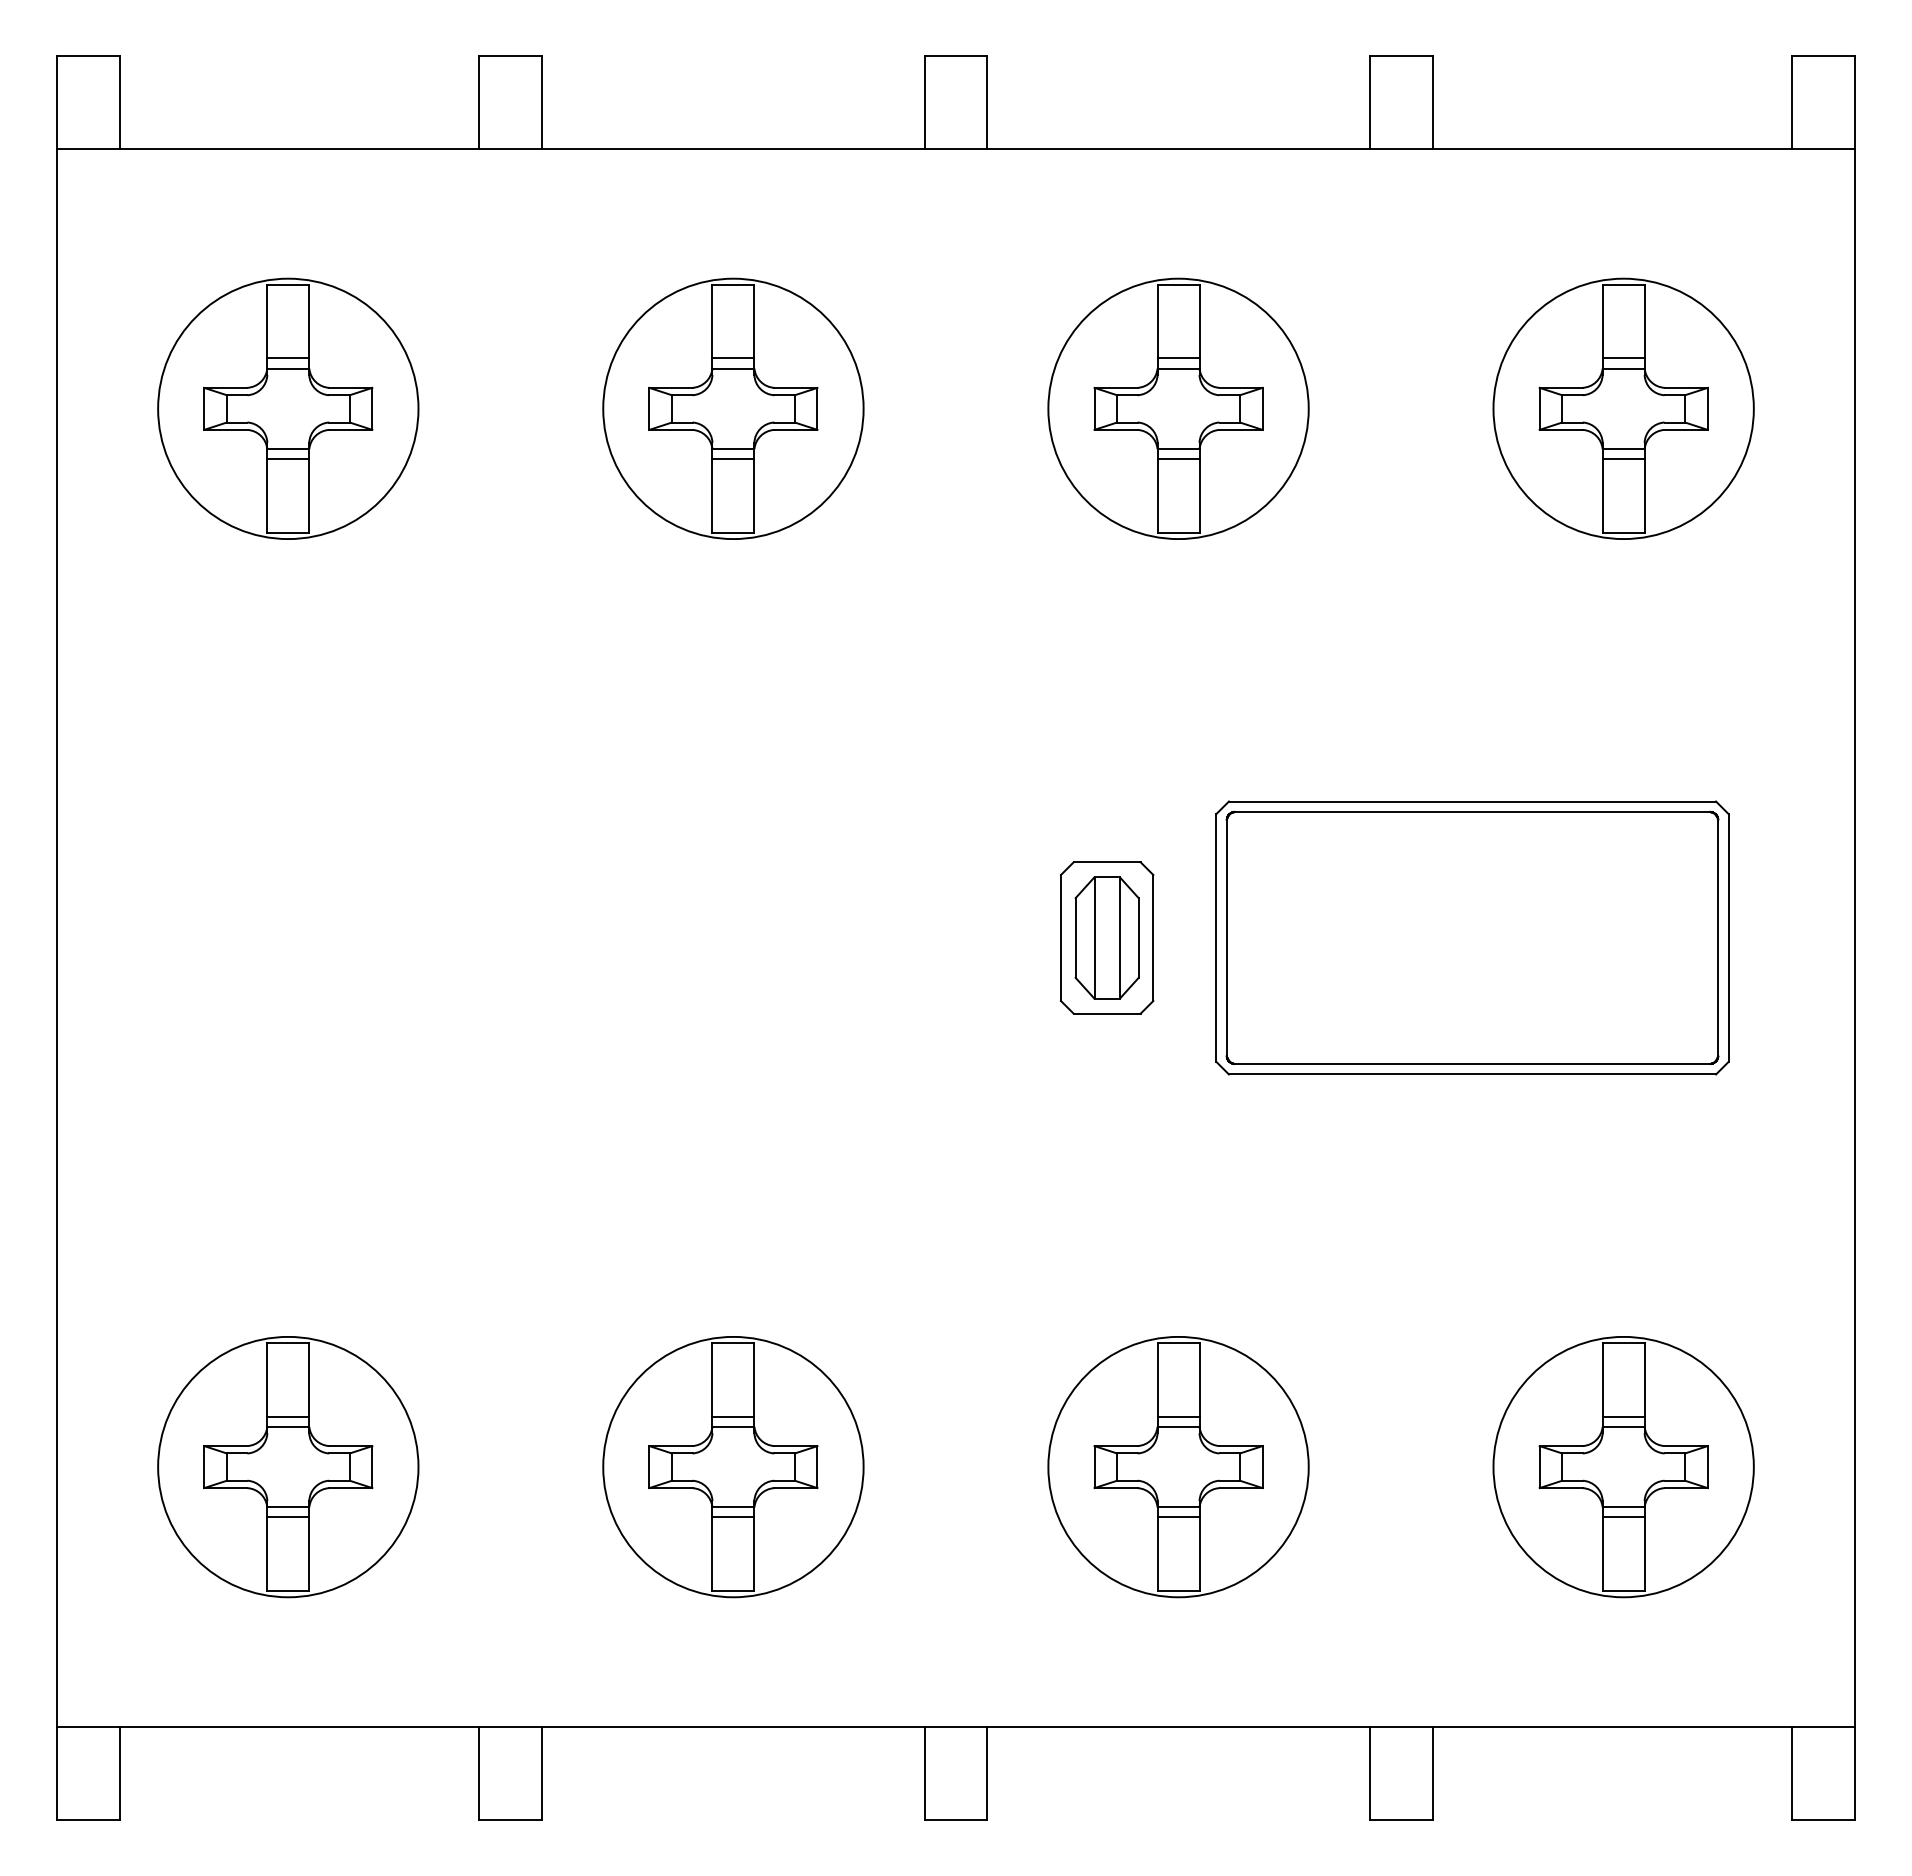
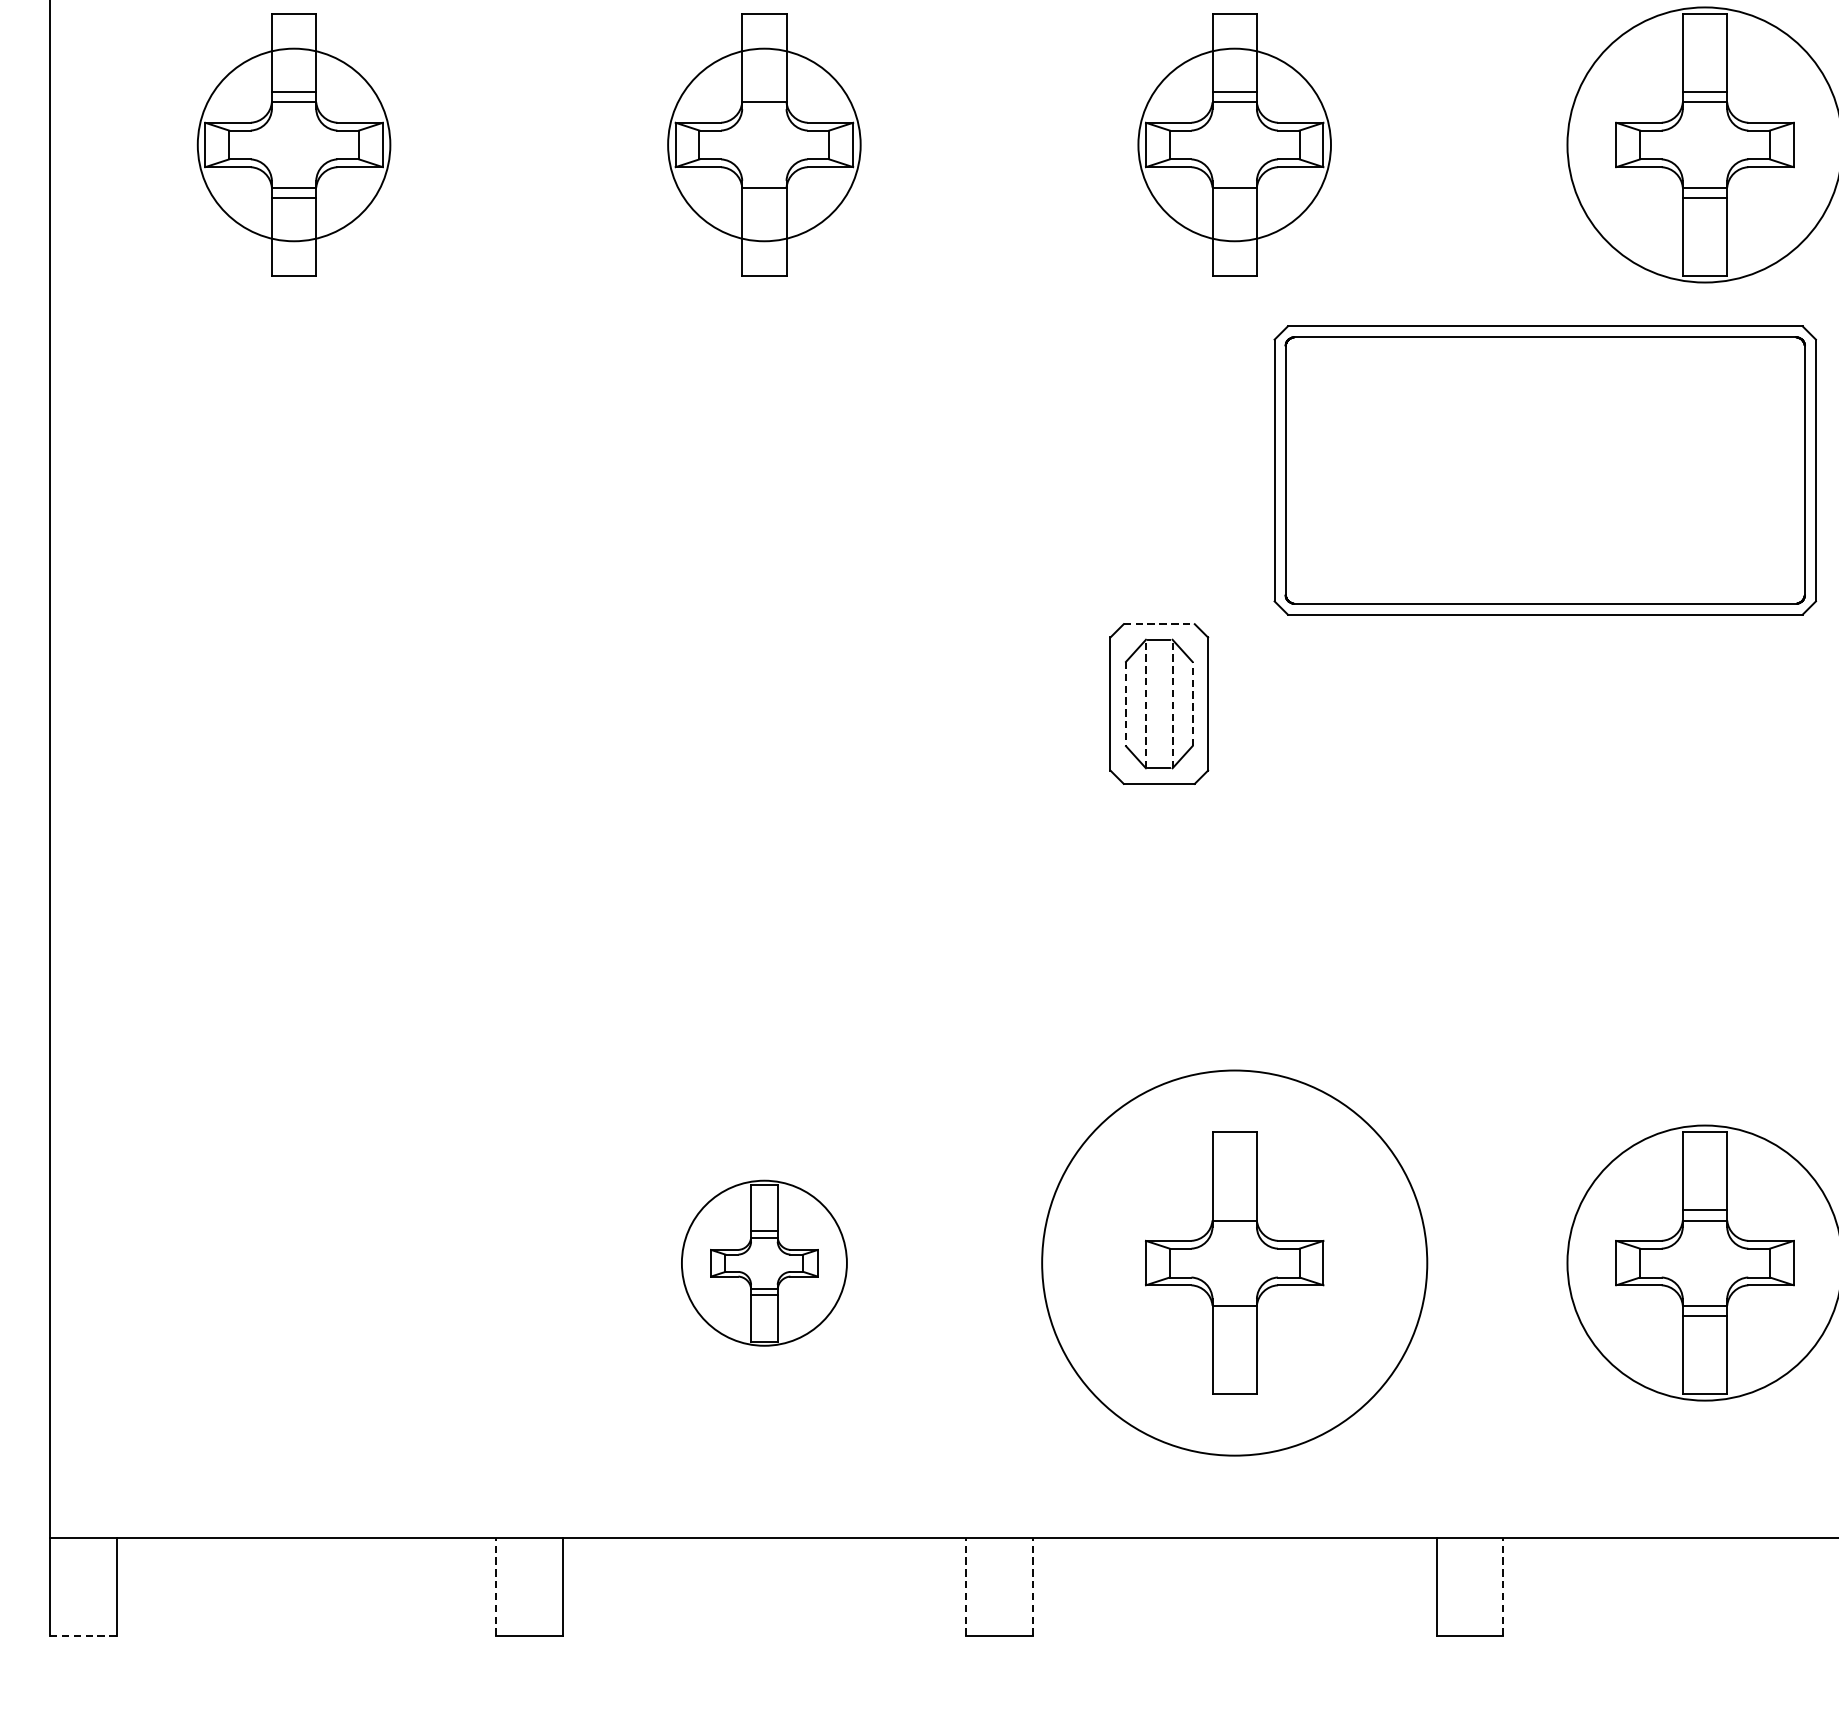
line: (733, 358) -> (764, 91), removed
circle: (288, 408) -> (294, 144), size x0.7
circle: (733, 408) -> (764, 144), size x0.7
circle: (1178, 408) -> (1234, 144), size x0.7
line: (733, 459) -> (764, 198), removed
line: (1178, 459) -> (1234, 198), removed
line: (1107, 862) -> (1159, 624), solid -> dashed
line: (1075, 937) -> (1125, 703), solid -> dashed
line: (1094, 937) -> (1145, 703), solid -> dashed
line: (1119, 937) -> (1172, 703), solid -> dashed
line: (1138, 937) -> (1192, 703), solid -> dashed
part: (1472, 937) -> (1545, 470), moved
line: (1178, 1416) -> (1234, 1209), removed
circle: (1178, 1466) -> (1234, 1262), size x1.4
part: (288, 1467) -> (294, 1263), removed
part: (733, 1467) -> (764, 1263), size x0.6
line: (1178, 1517) -> (1234, 1316), removed
line: (479, 1773) -> (496, 1586), solid -> dashed
line: (924, 1773) -> (966, 1586), solid -> dashed
line: (987, 1773) -> (1032, 1586), solid -> dashed
line: (1432, 1773) -> (1503, 1586), solid -> dashed
line: (88, 1819) -> (82, 1635), solid -> dashed

